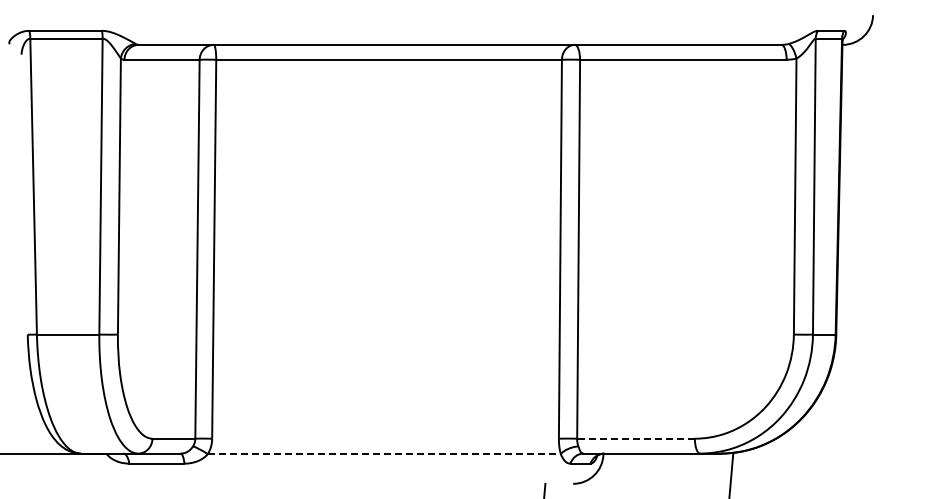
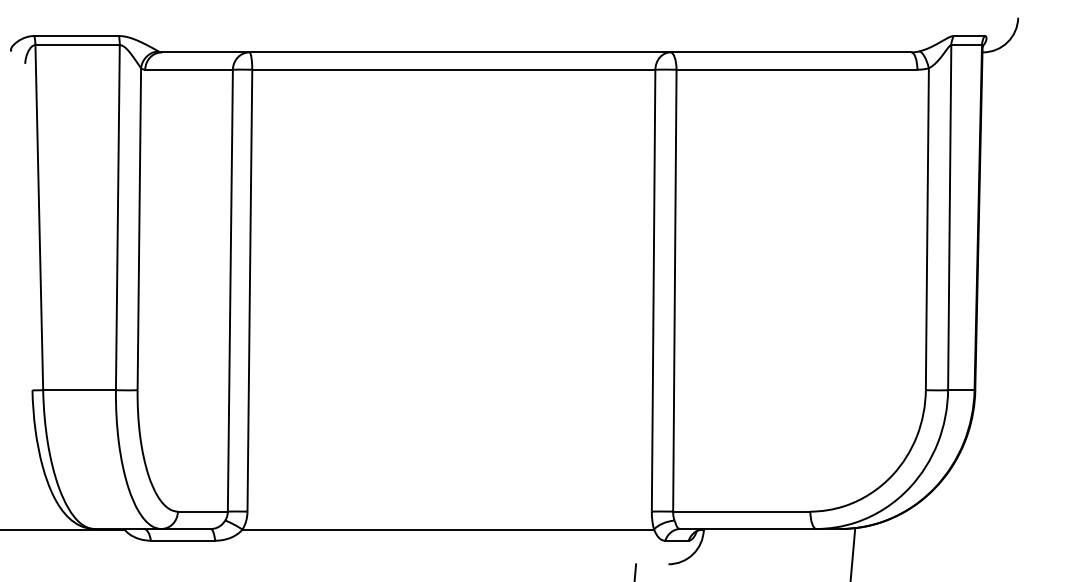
line: (636, 438) -> (742, 511), dashed -> solid
line: (384, 454) -> (448, 530), dashed -> solid

